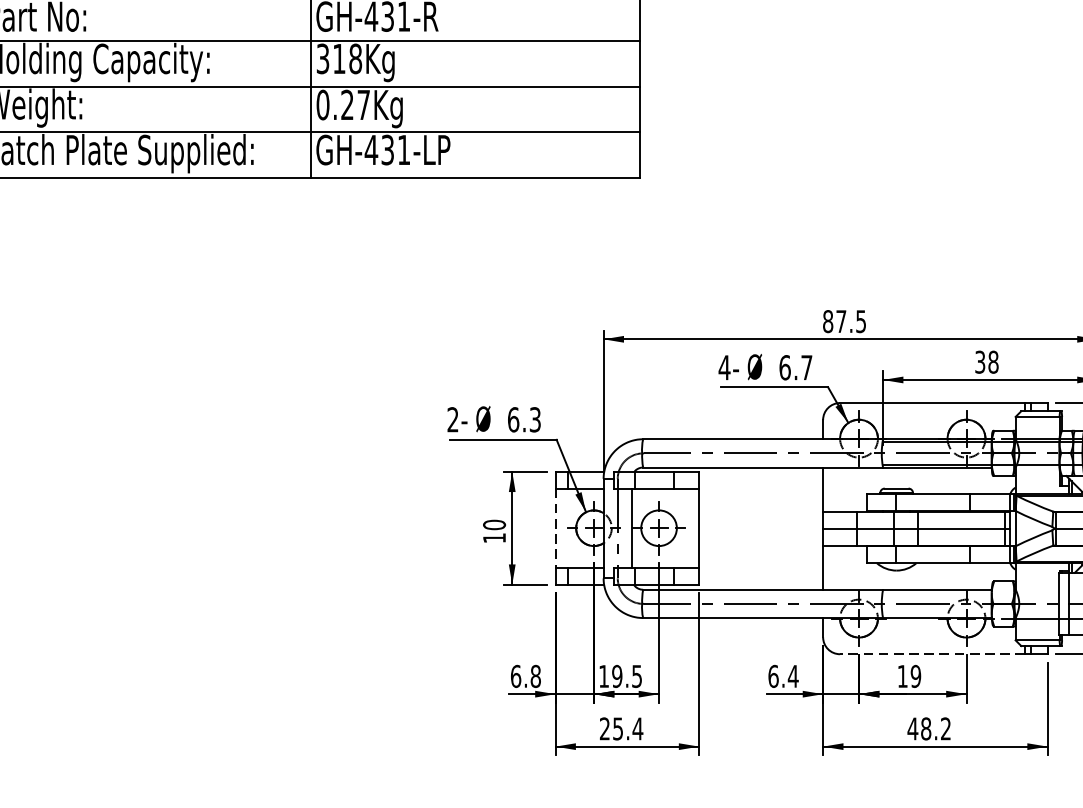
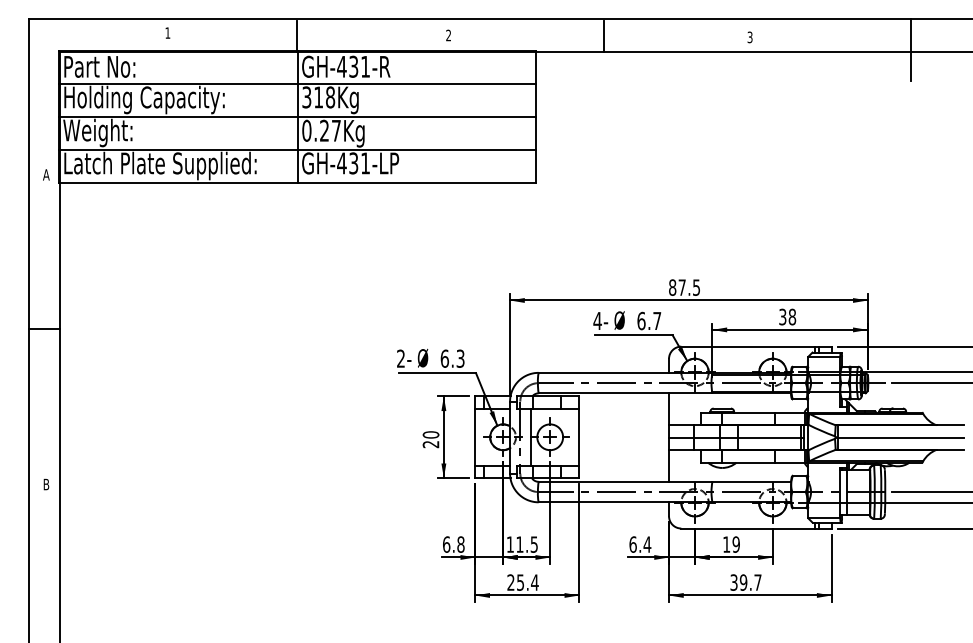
line: (555, 528) -> (475, 437), dashed -> solid
text: (493, 538) -> (430, 444), 10 -> 20
line: (932, 654) -> (748, 528), dashed -> solid
text: (616, 676) -> (519, 544), 19.5 -> 11.5
text: (928, 728) -> (745, 582), 48.2 -> 39.7

